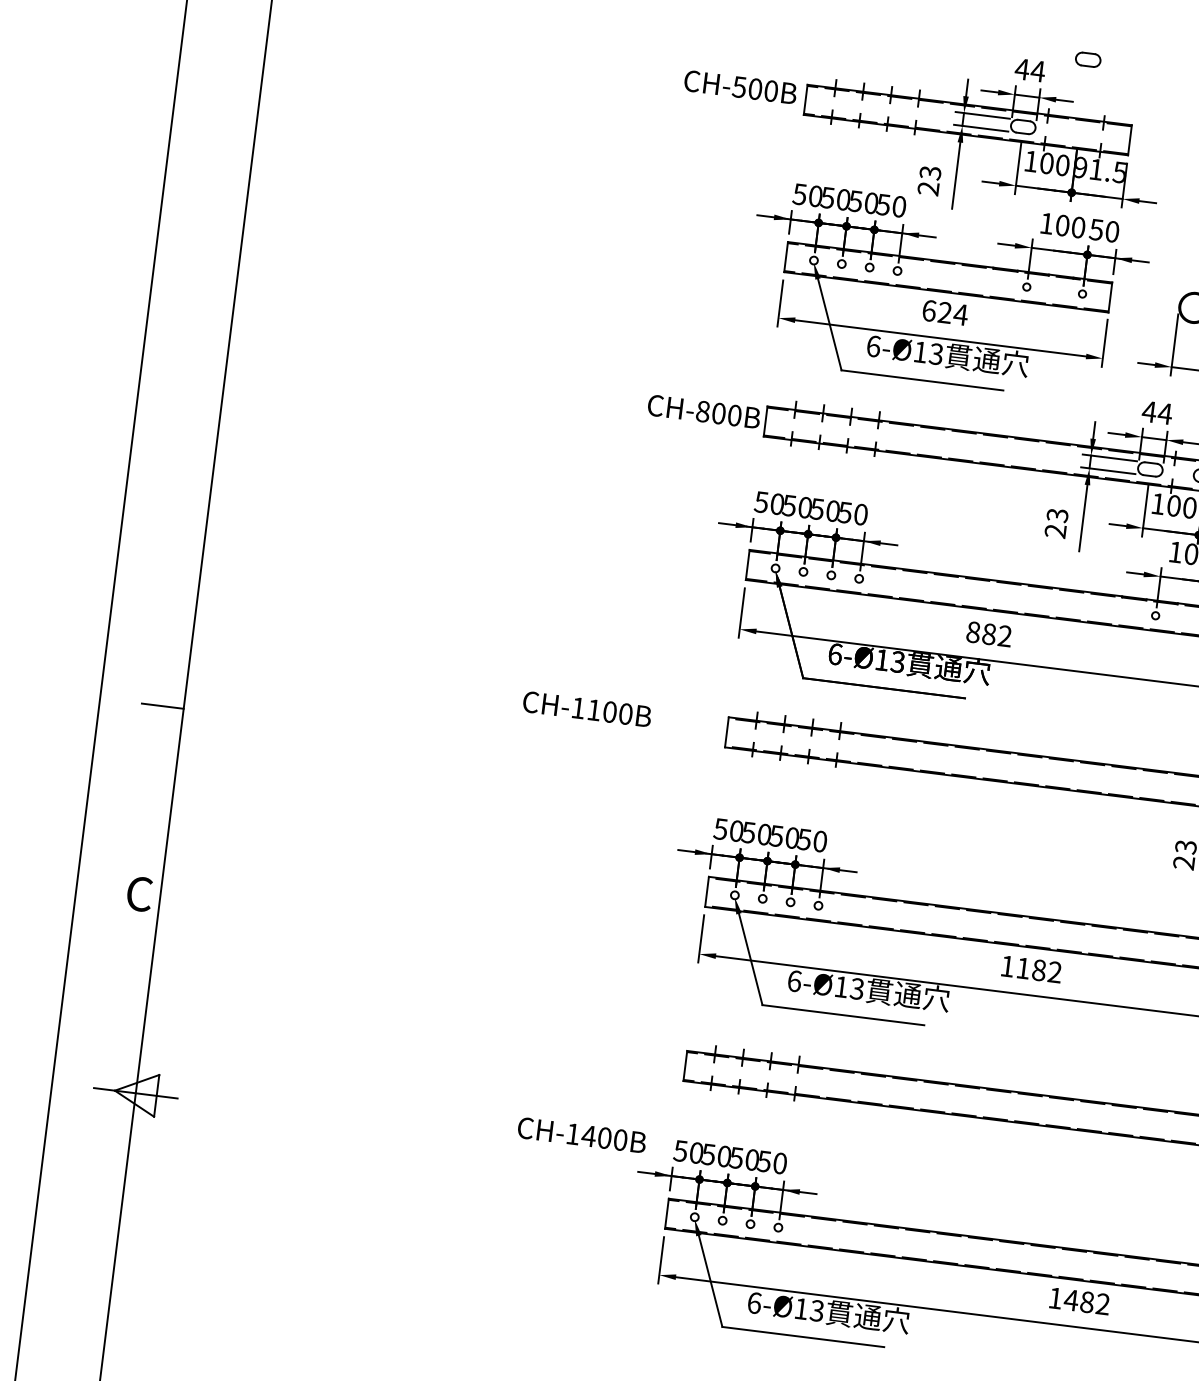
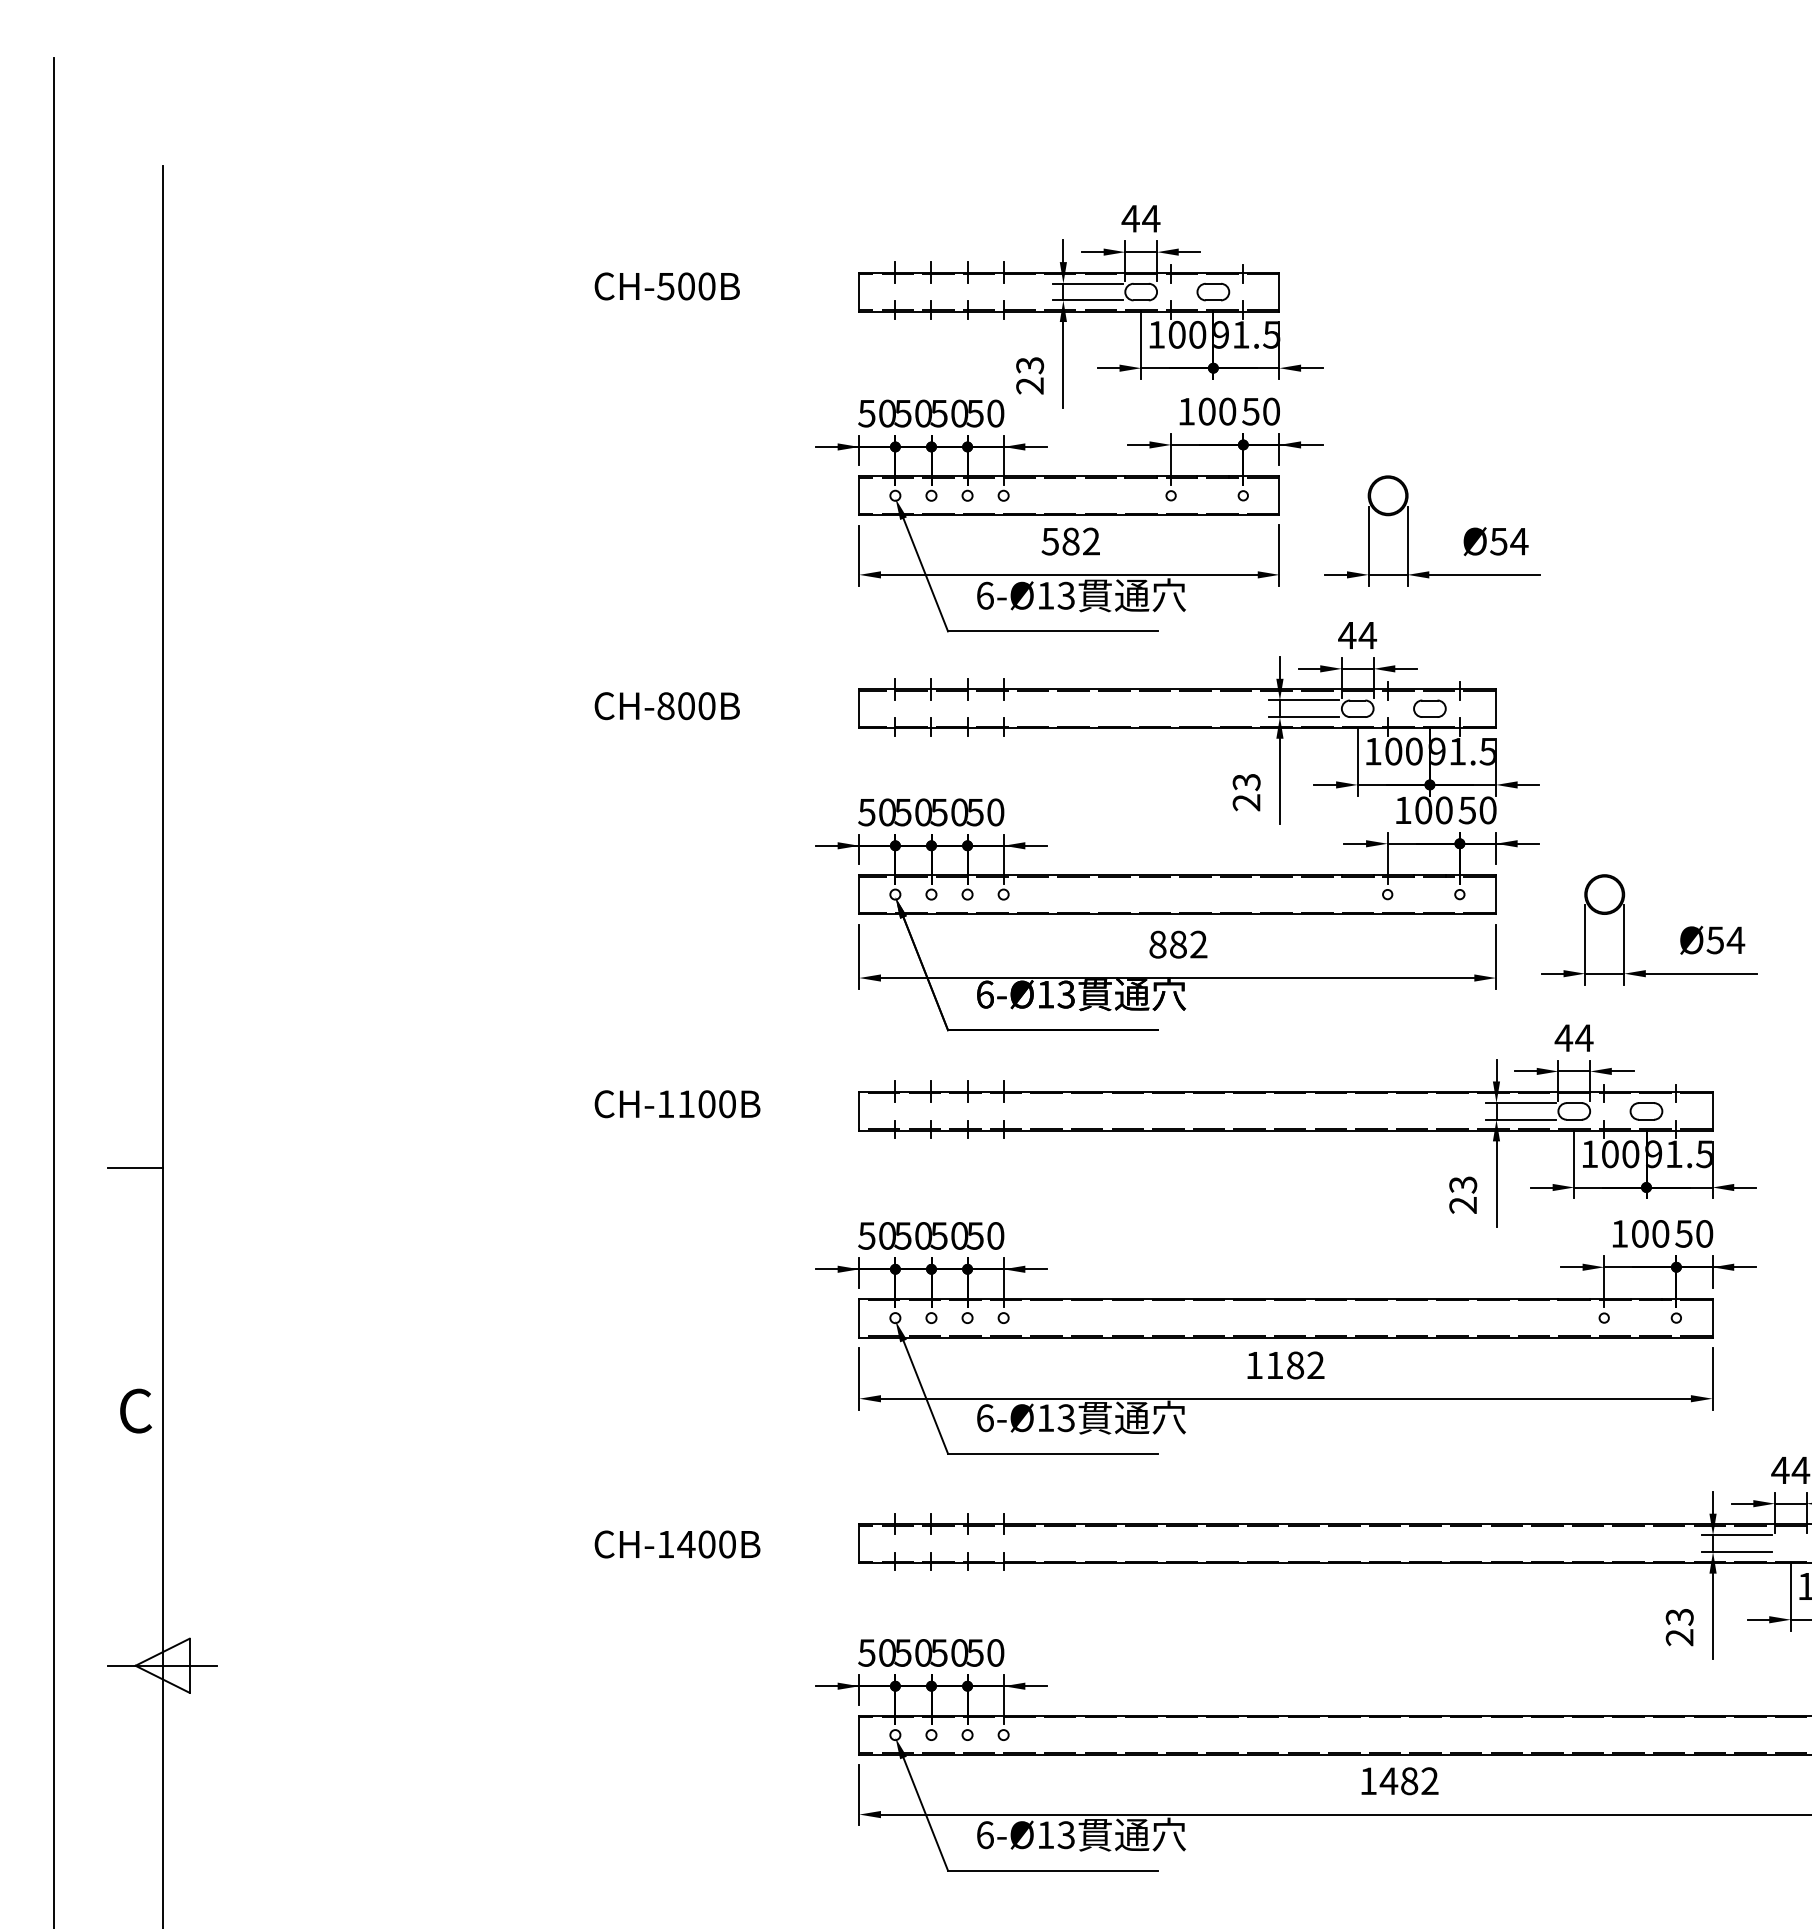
part: (1088, 59) -> (1213, 291), moved
text: (739, 87) -> (666, 286), moved
text: (944, 312) -> (1070, 541), 624 -> 582
text: (703, 411) -> (666, 706), moved
text: (582, 1135) -> (677, 1544), moved

